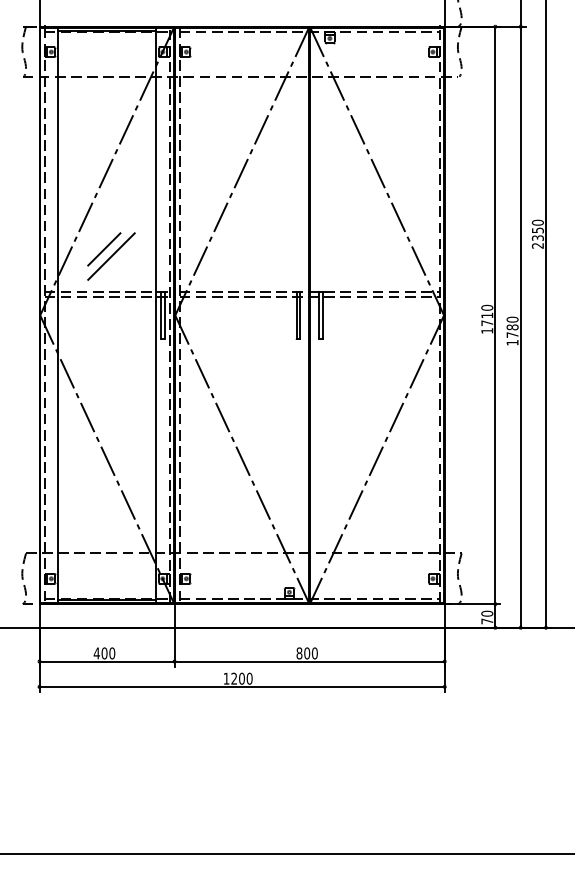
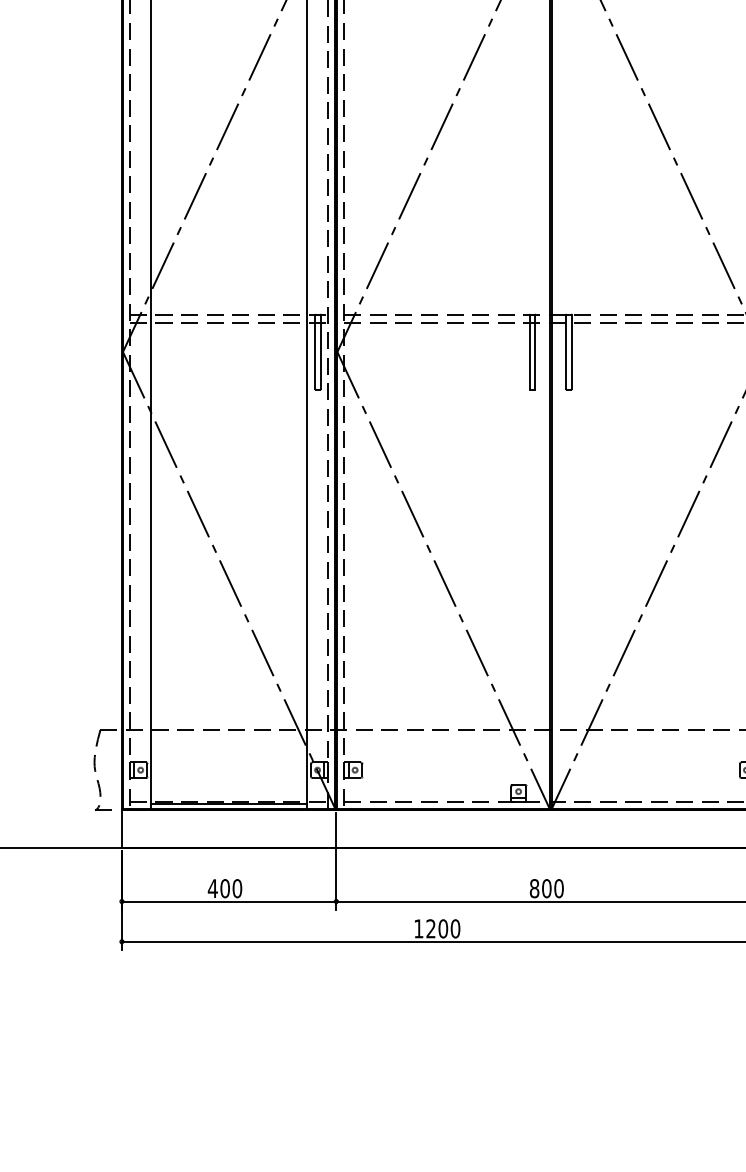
line: (104, 249) -> (225, 247), removed
line: (111, 256) -> (236, 258), removed

